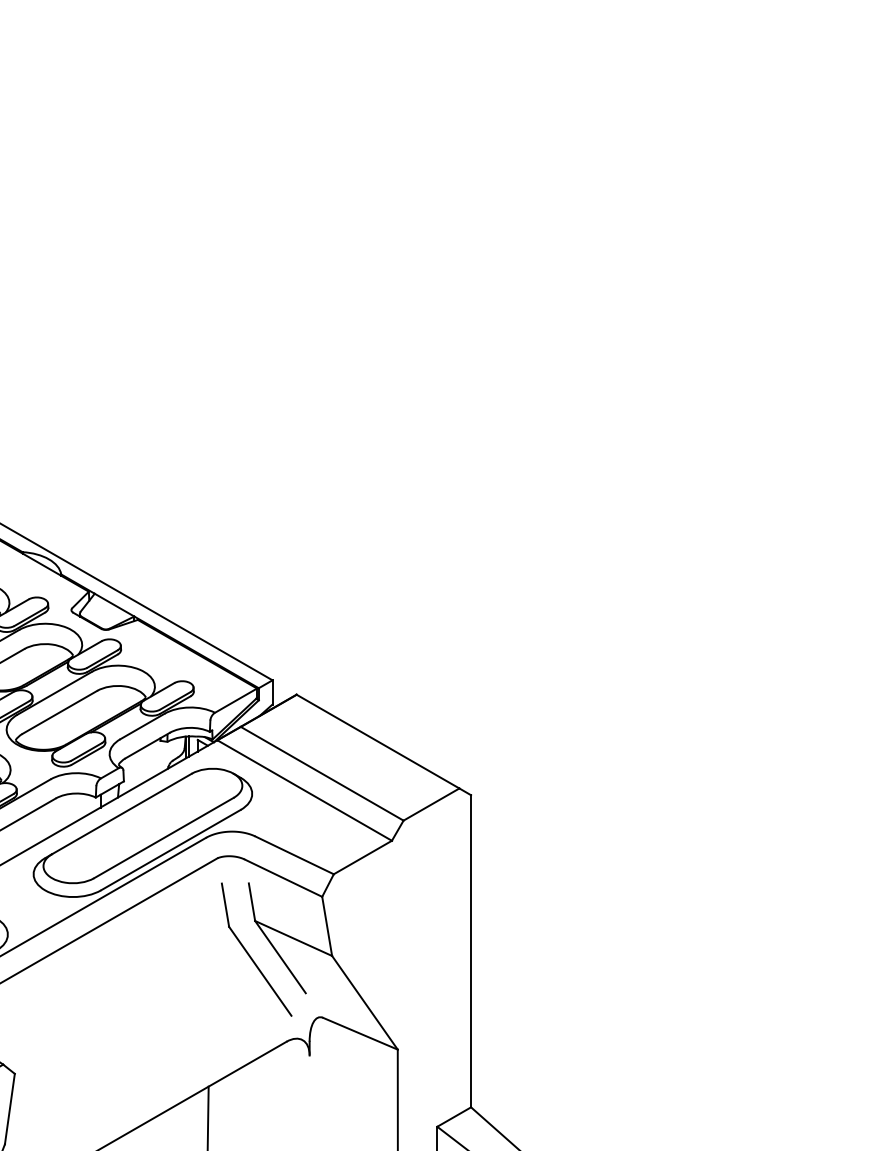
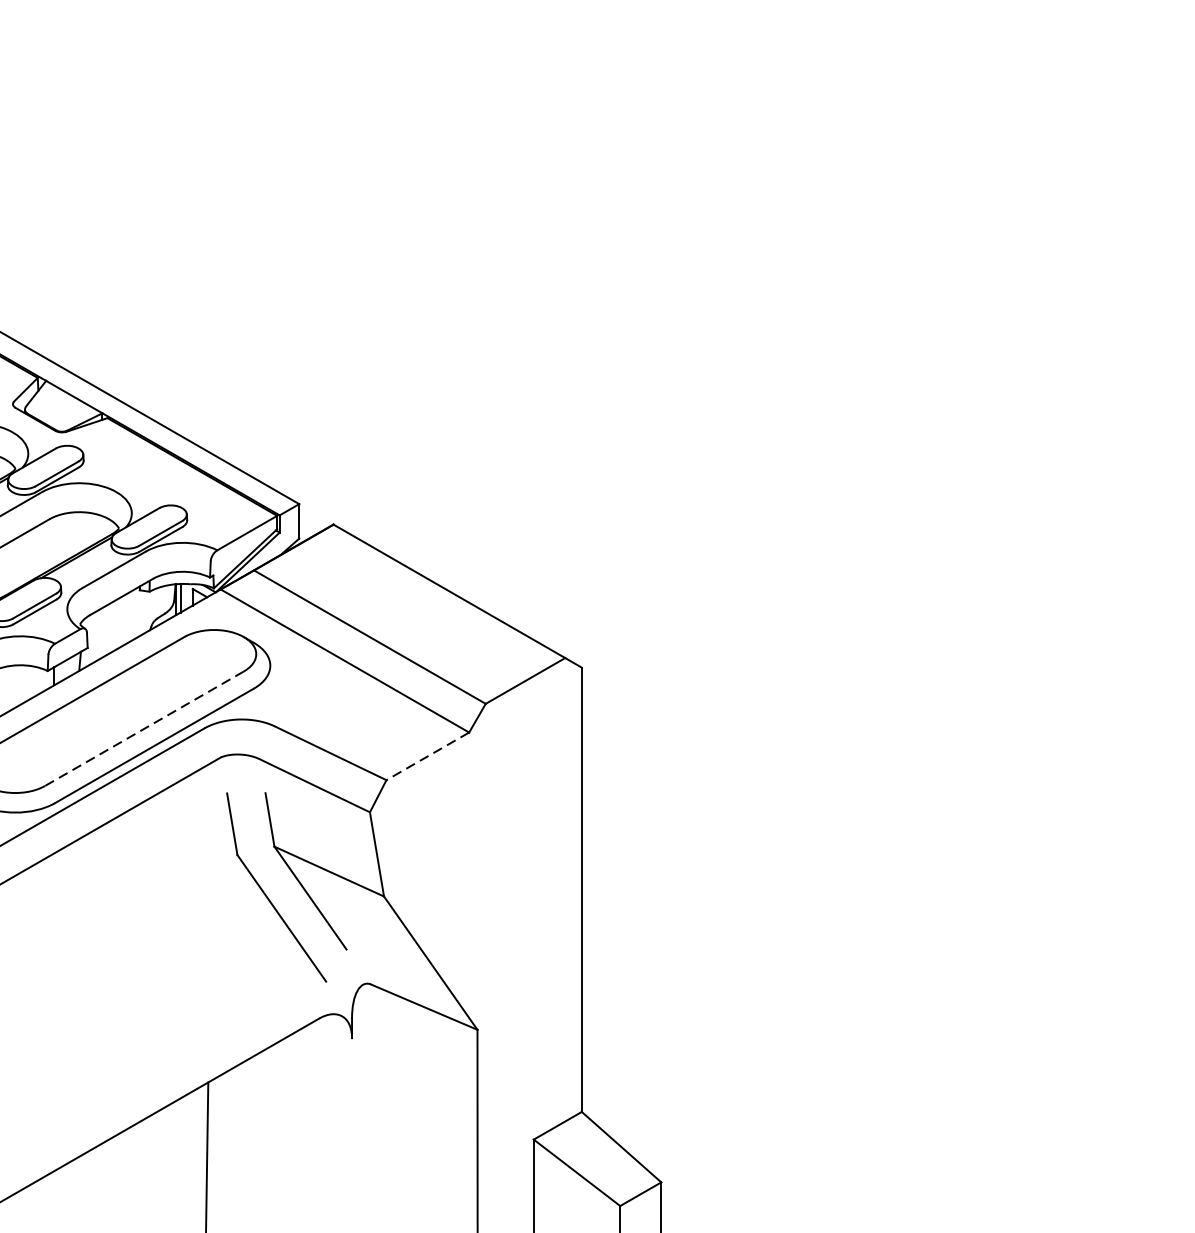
line: (163, 838) -> (144, 729), solid -> dashed
line: (362, 857) -> (427, 756), solid -> dashed

